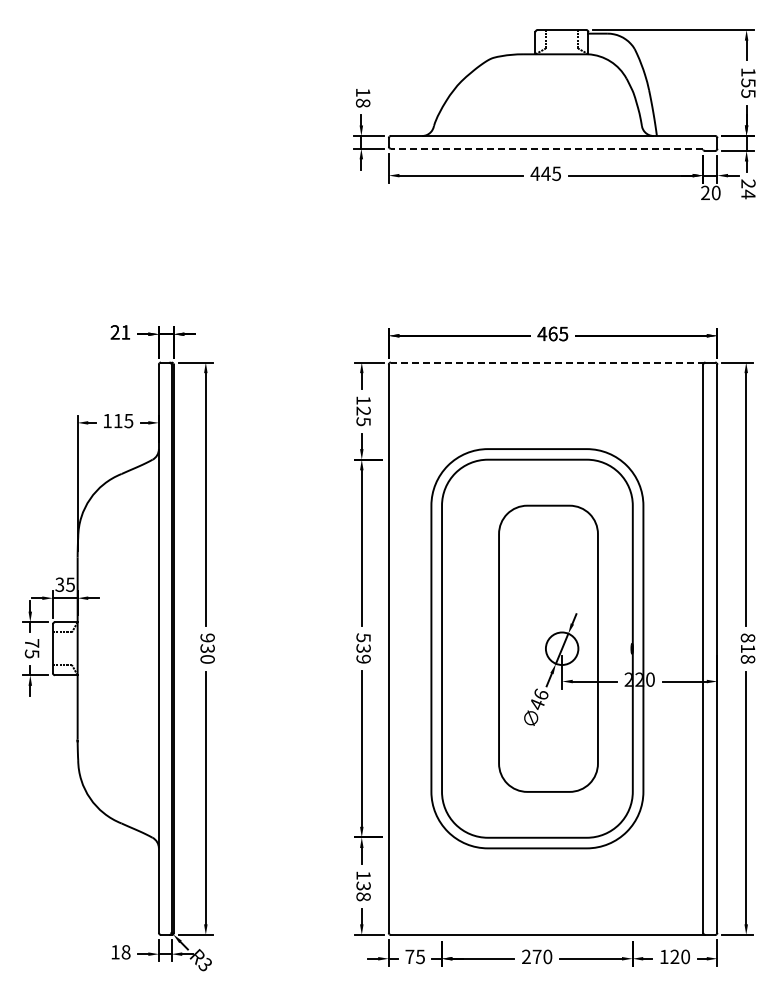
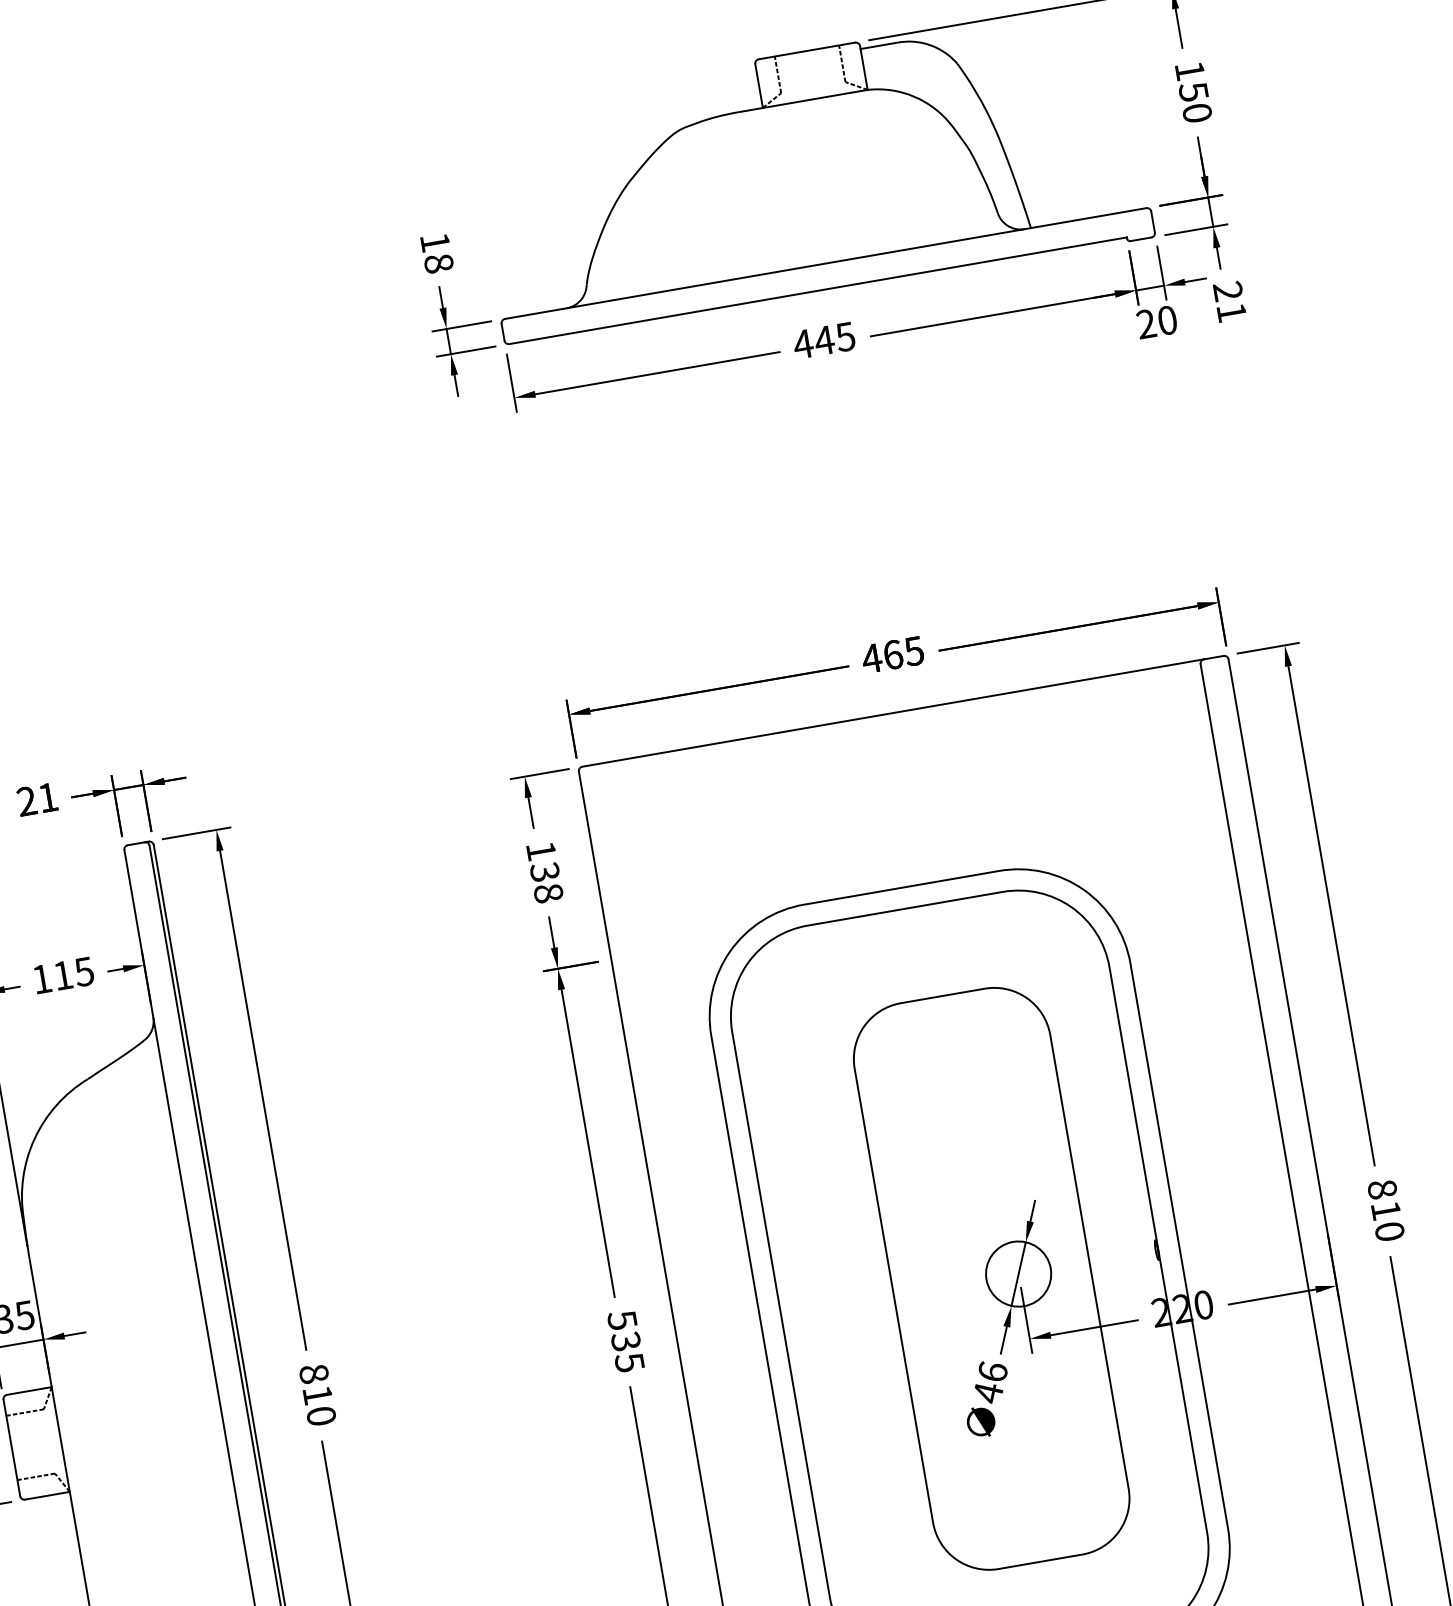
text: (748, 93) -> (1197, 112), 155 -> 150
line: (546, 148) -> (816, 290), dashed -> solid
text: (748, 194) -> (1231, 312), 24 -> 21
line: (547, 362) -> (891, 713), dashed -> solid
text: (363, 416) -> (546, 882), 125 -> 138
text: (207, 642) -> (315, 1382), 930 -> 810
text: (363, 658) -> (629, 1361), 539 -> 535
text: (747, 659) -> (1388, 1232), 818 -> 810

